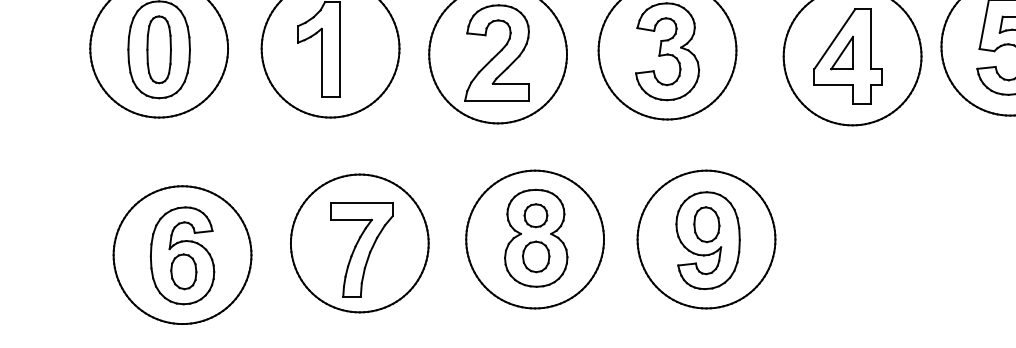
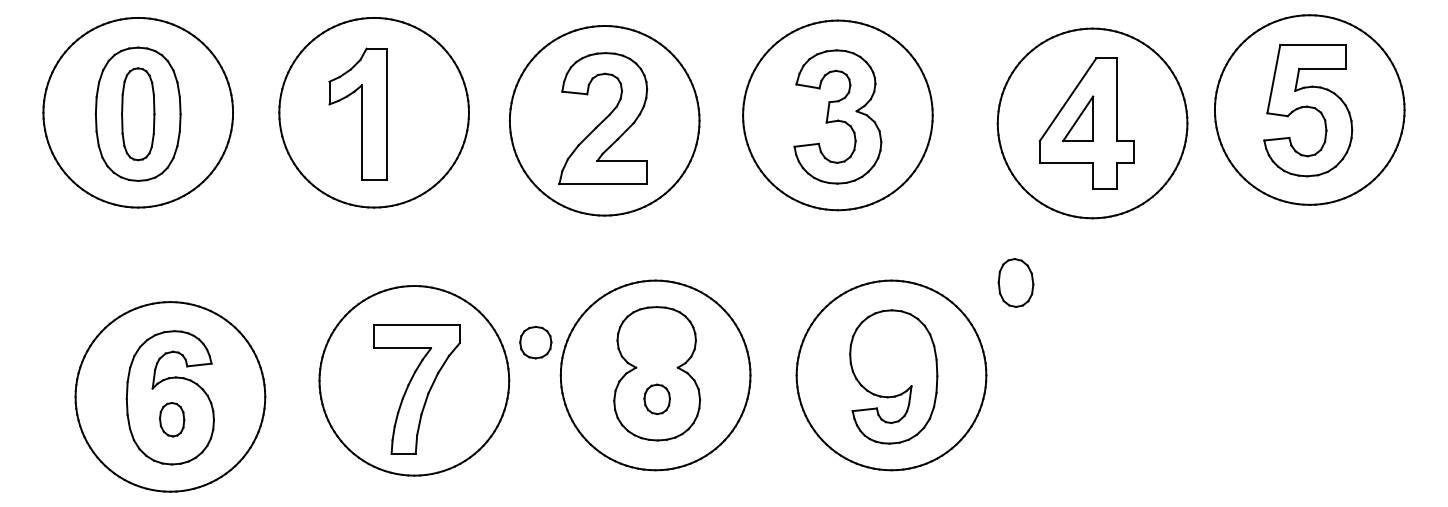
part: (535, 215) -> (535, 342), moved
part: (706, 224) -> (1015, 282), moved
part: (536, 257) -> (657, 399), size x0.7
part: (183, 271) -> (171, 419), size x0.7

